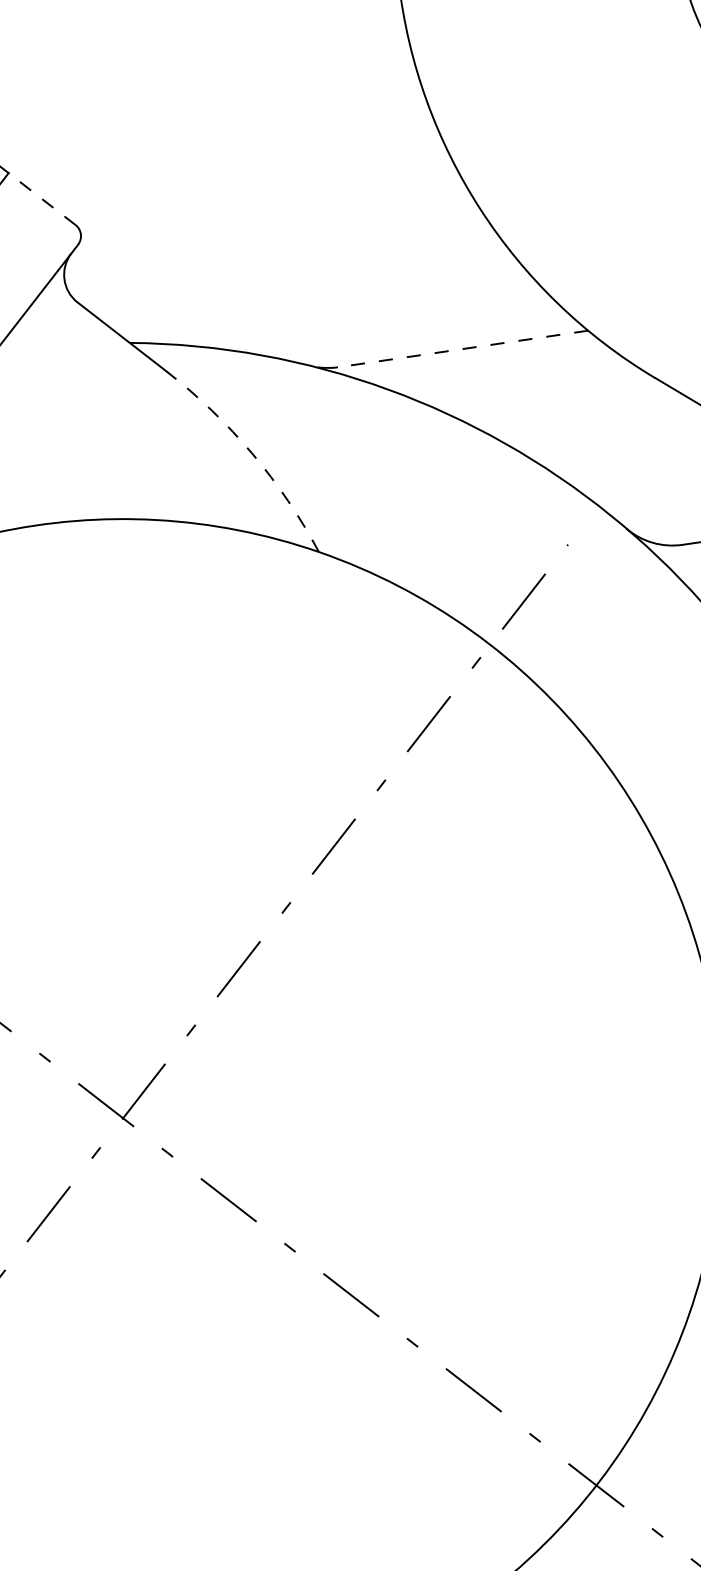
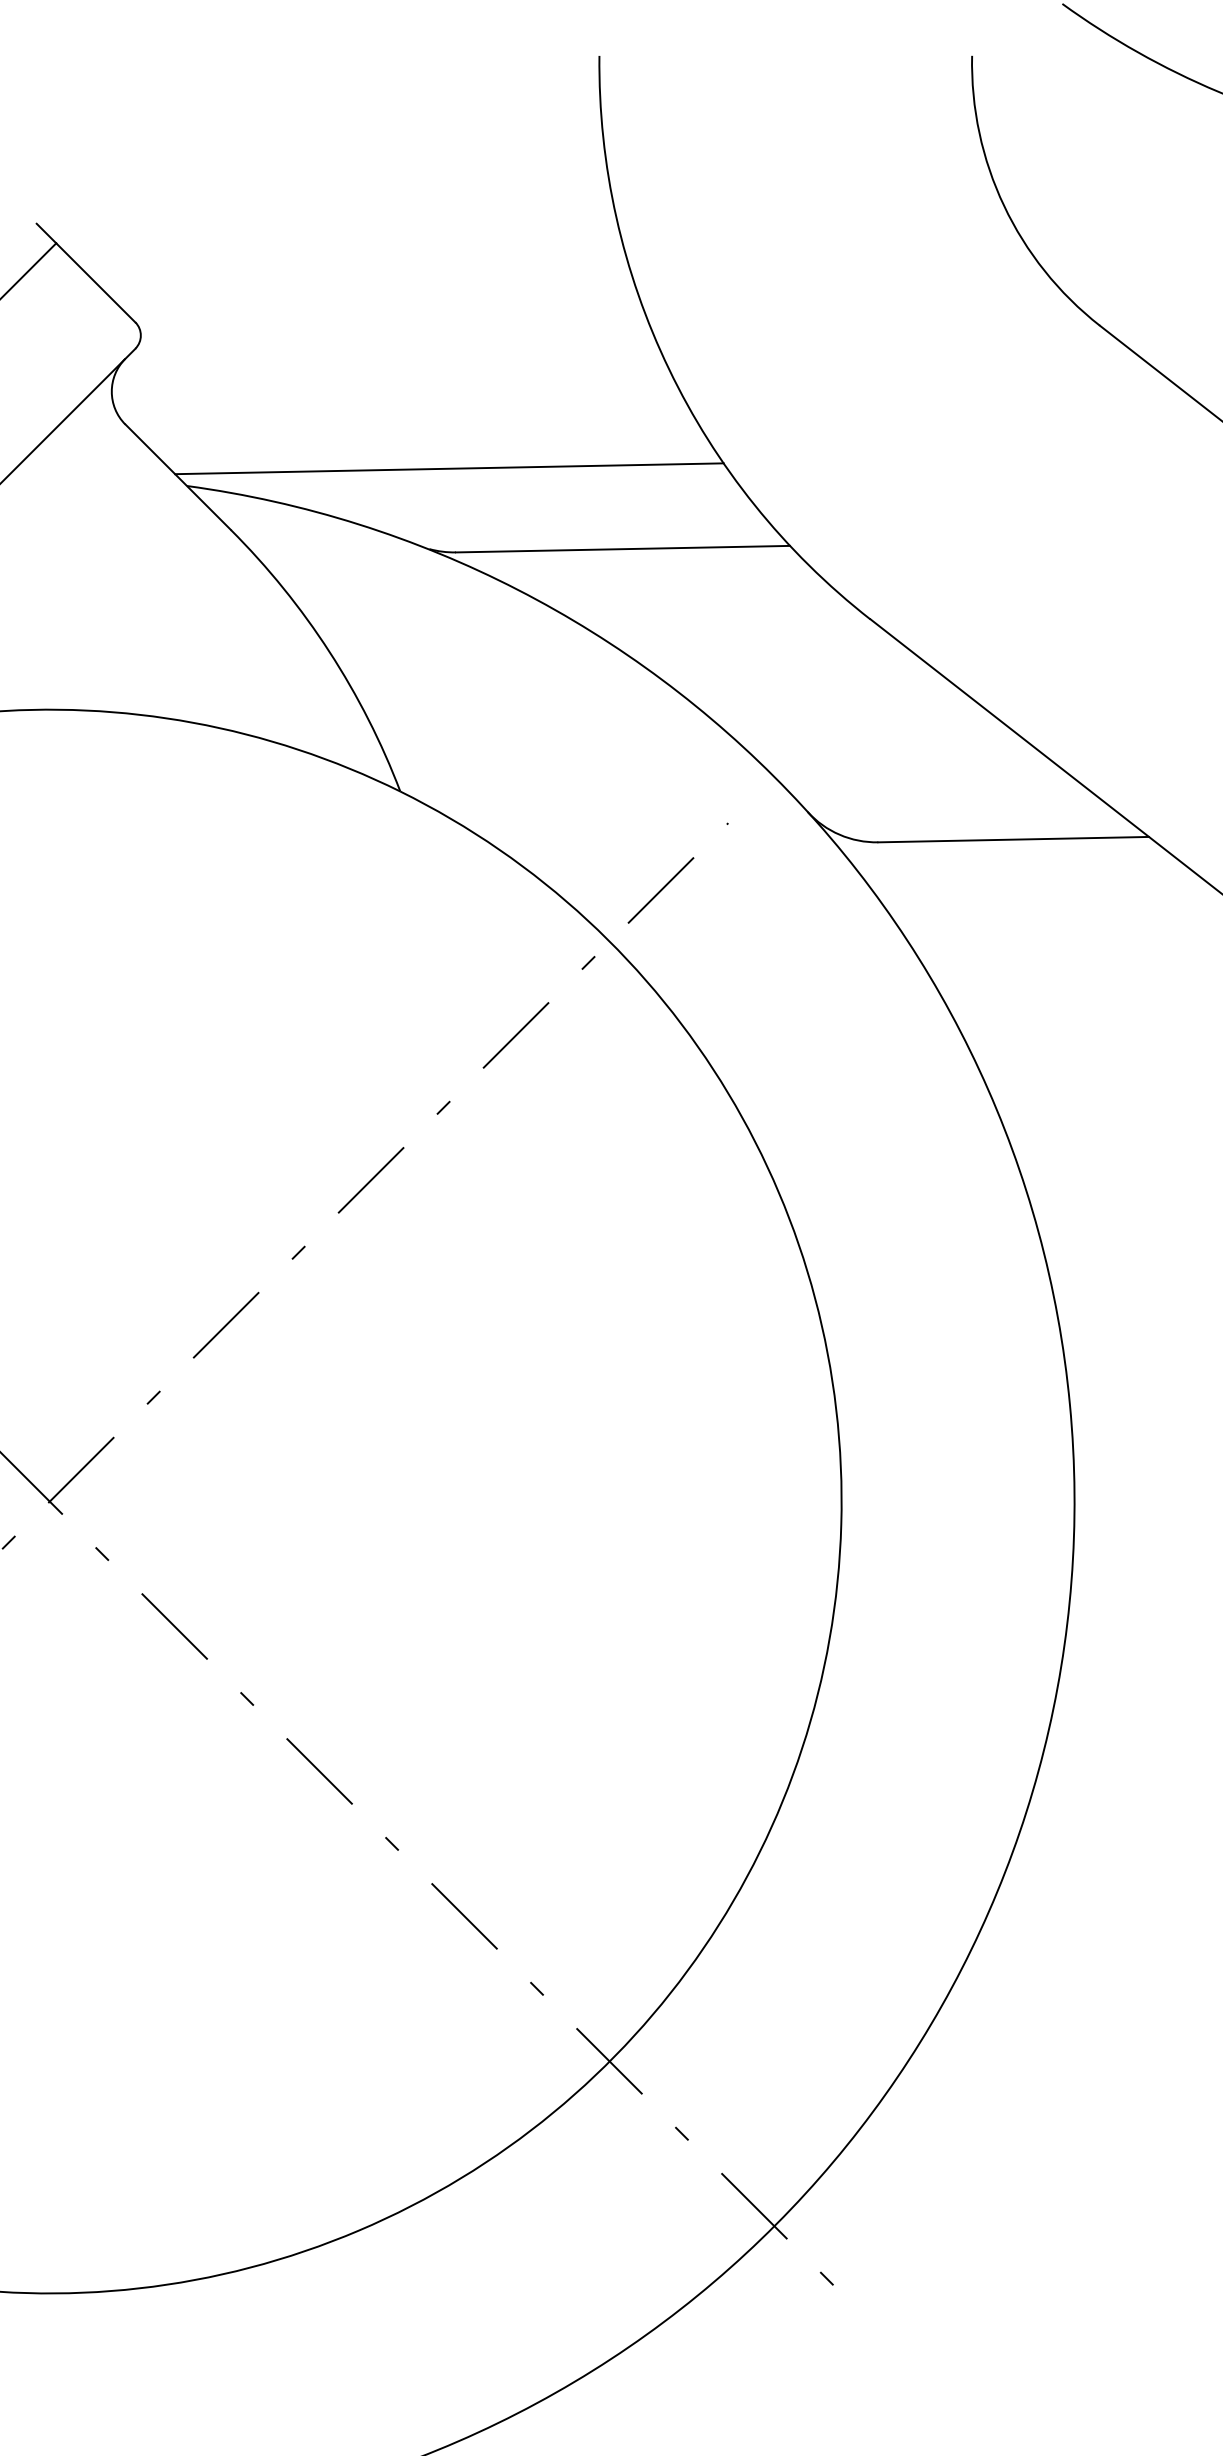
line: (41, 198) -> (95, 282), dashed -> solid
line: (325, 304) -> (449, 468), added
line: (462, 349) -> (622, 549), dashed -> solid
arc: (252, 453) -> (329, 651), dashed -> solid

